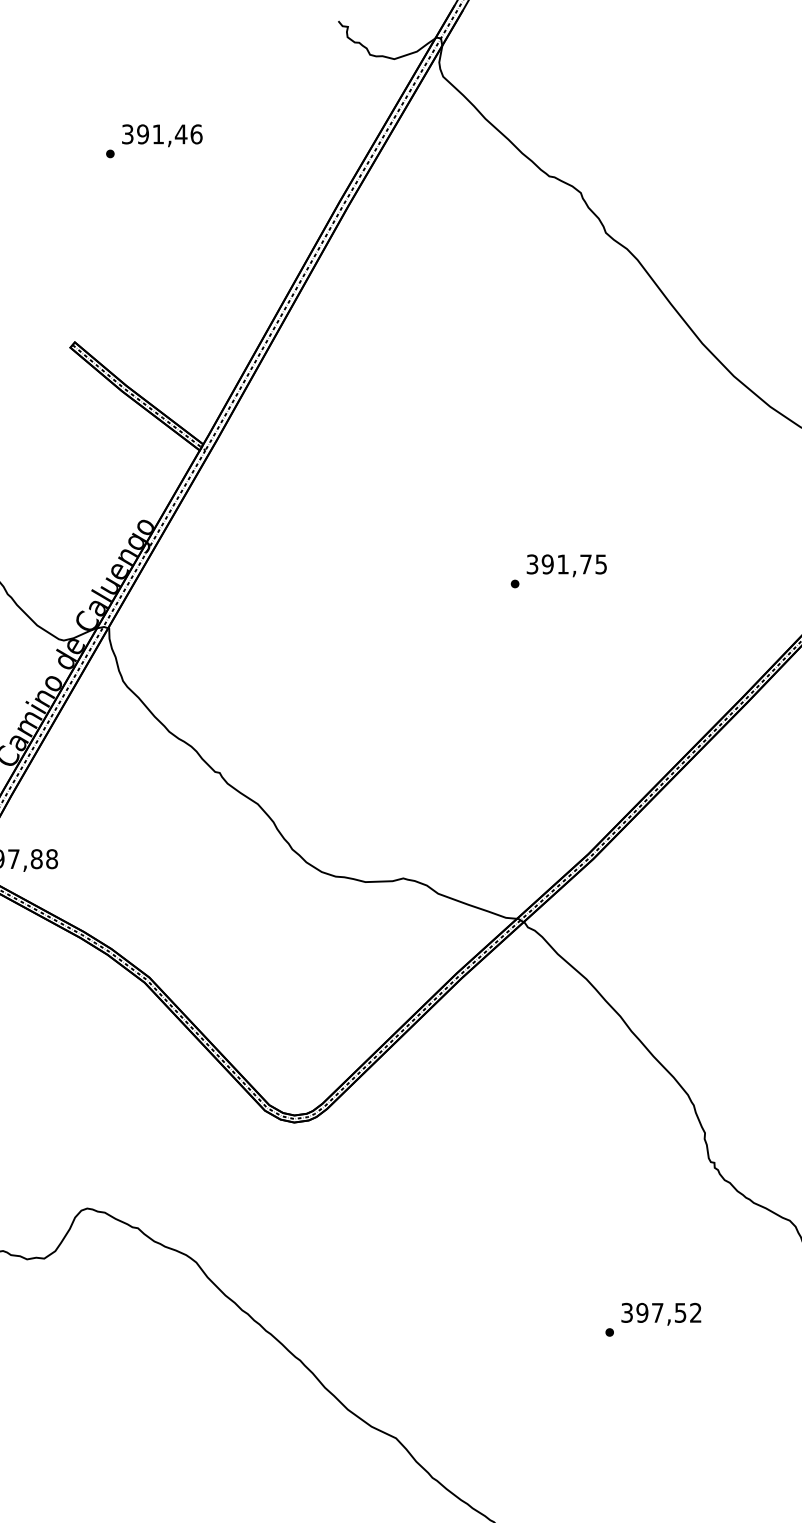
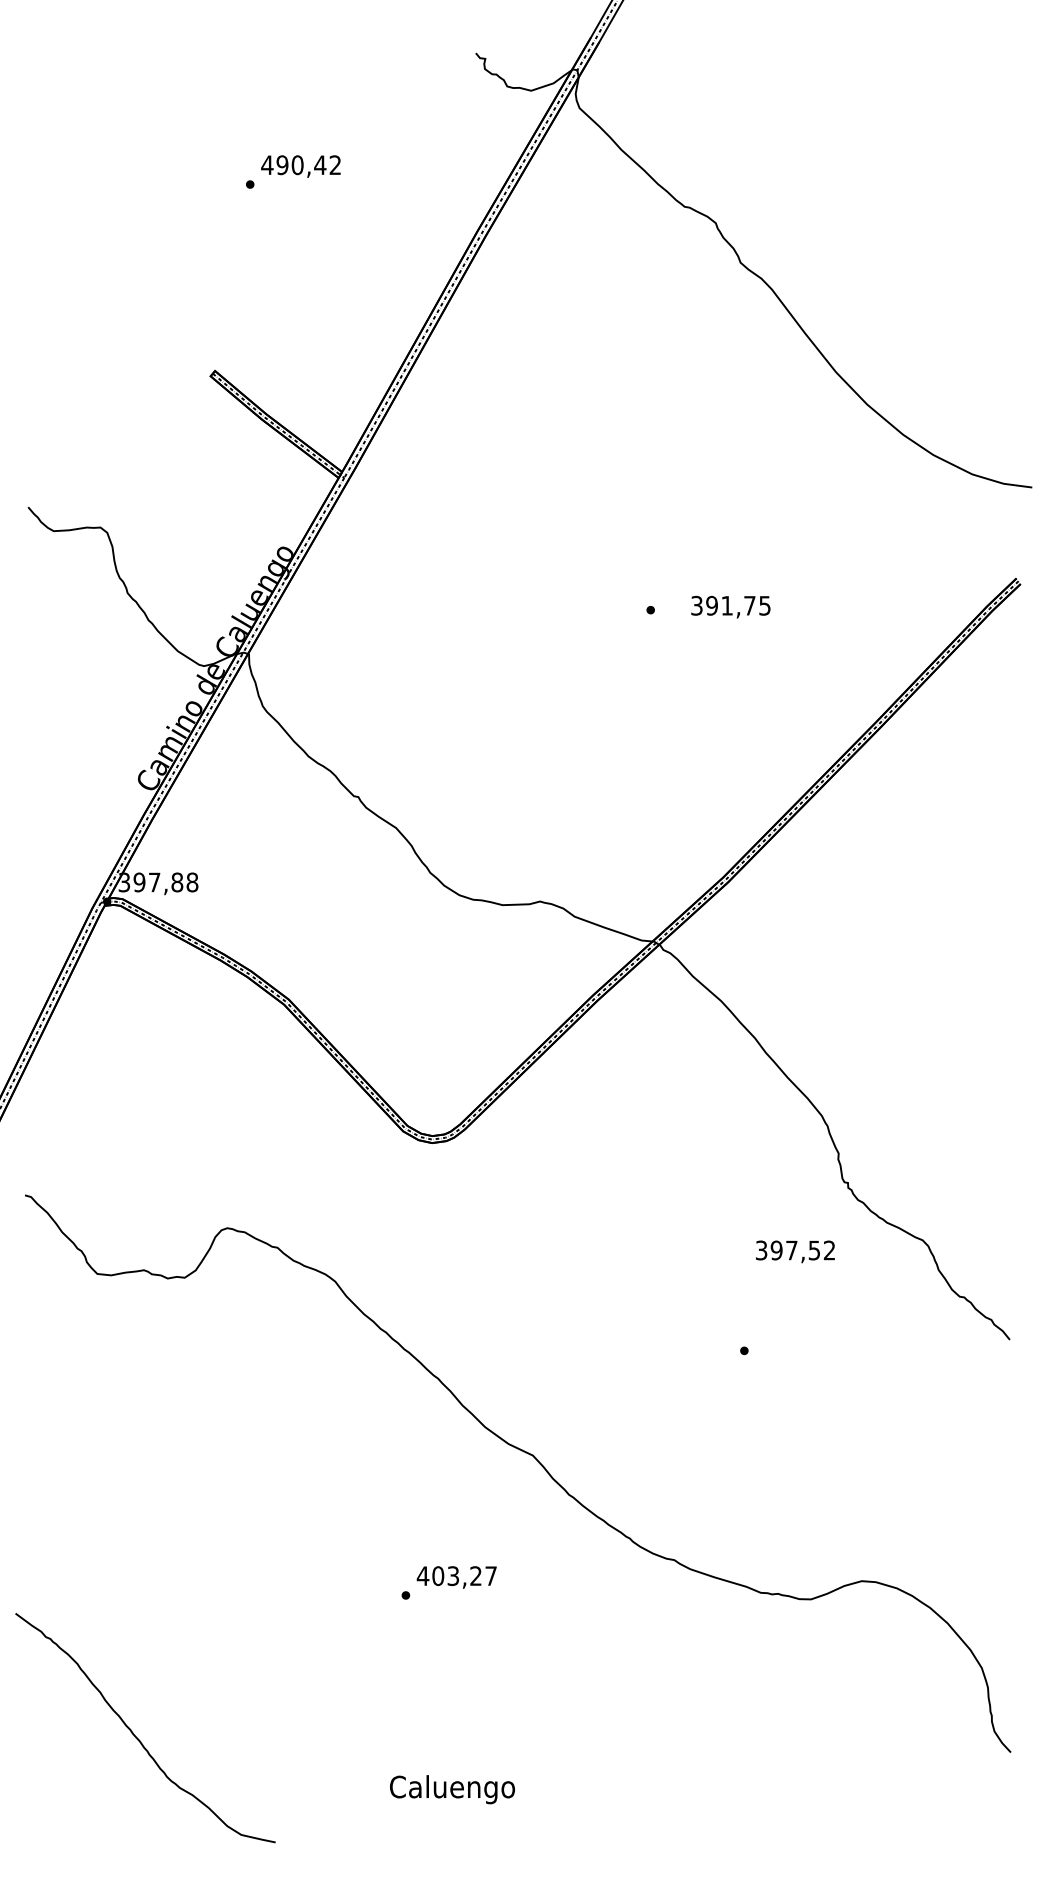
text: (162, 134) -> (301, 165), 391,46 -> 490,42
text: (566, 565) -> (730, 606), moved
text: (661, 1313) -> (795, 1251), moved

